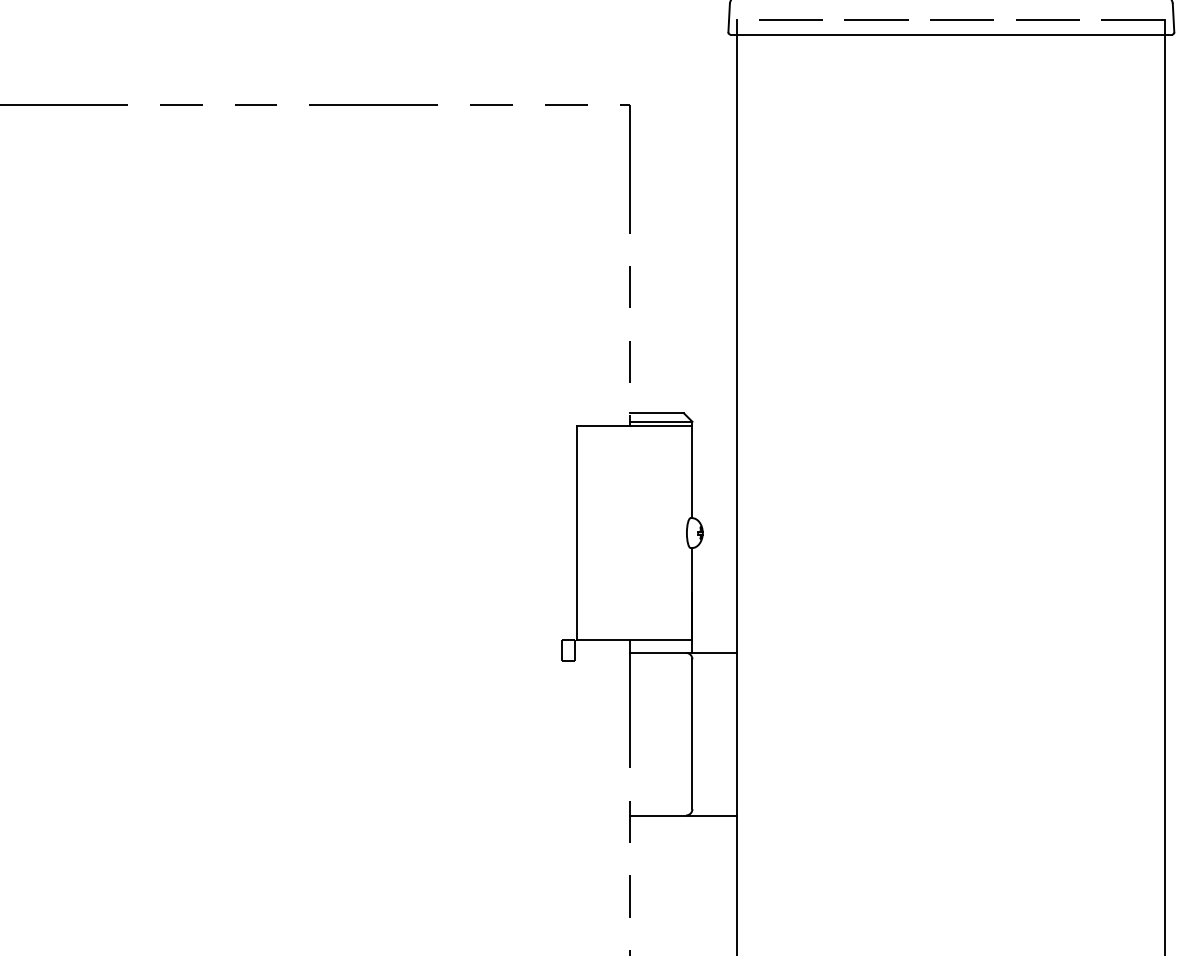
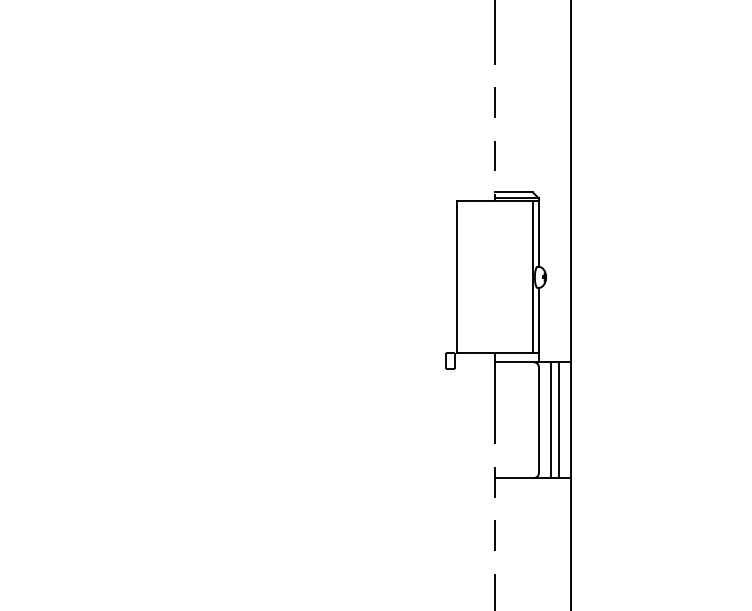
line: (683, 533) -> (532, 277), added
line: (709, 733) -> (550, 419), added
line: (720, 733) -> (558, 419), added

